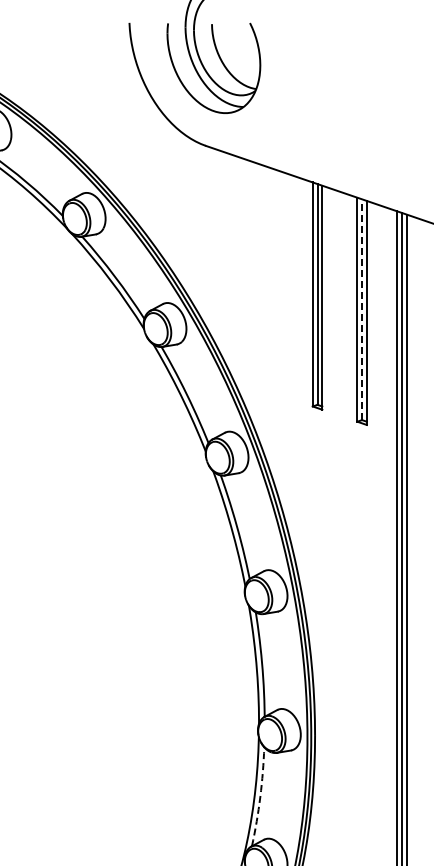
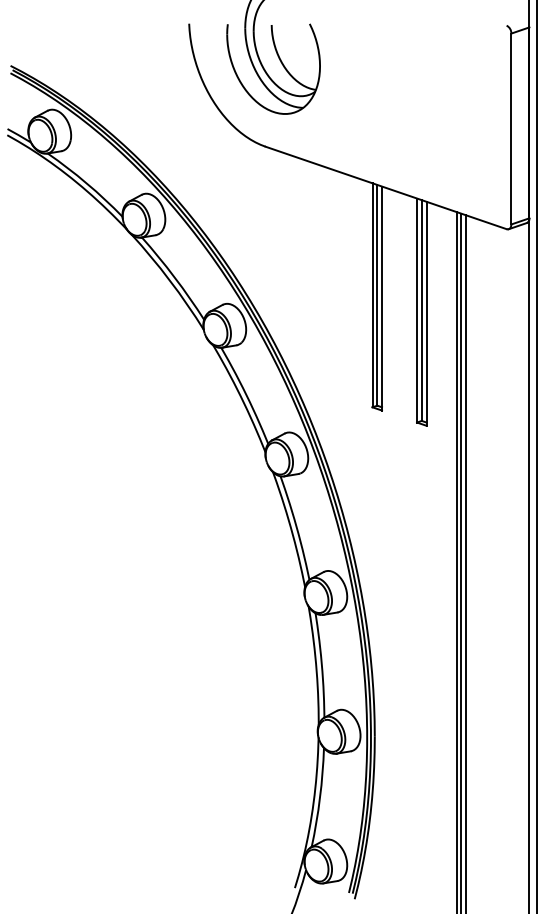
line: (361, 309) -> (421, 310), dashed -> solid
arc: (260, 796) -> (320, 797), dashed -> solid

